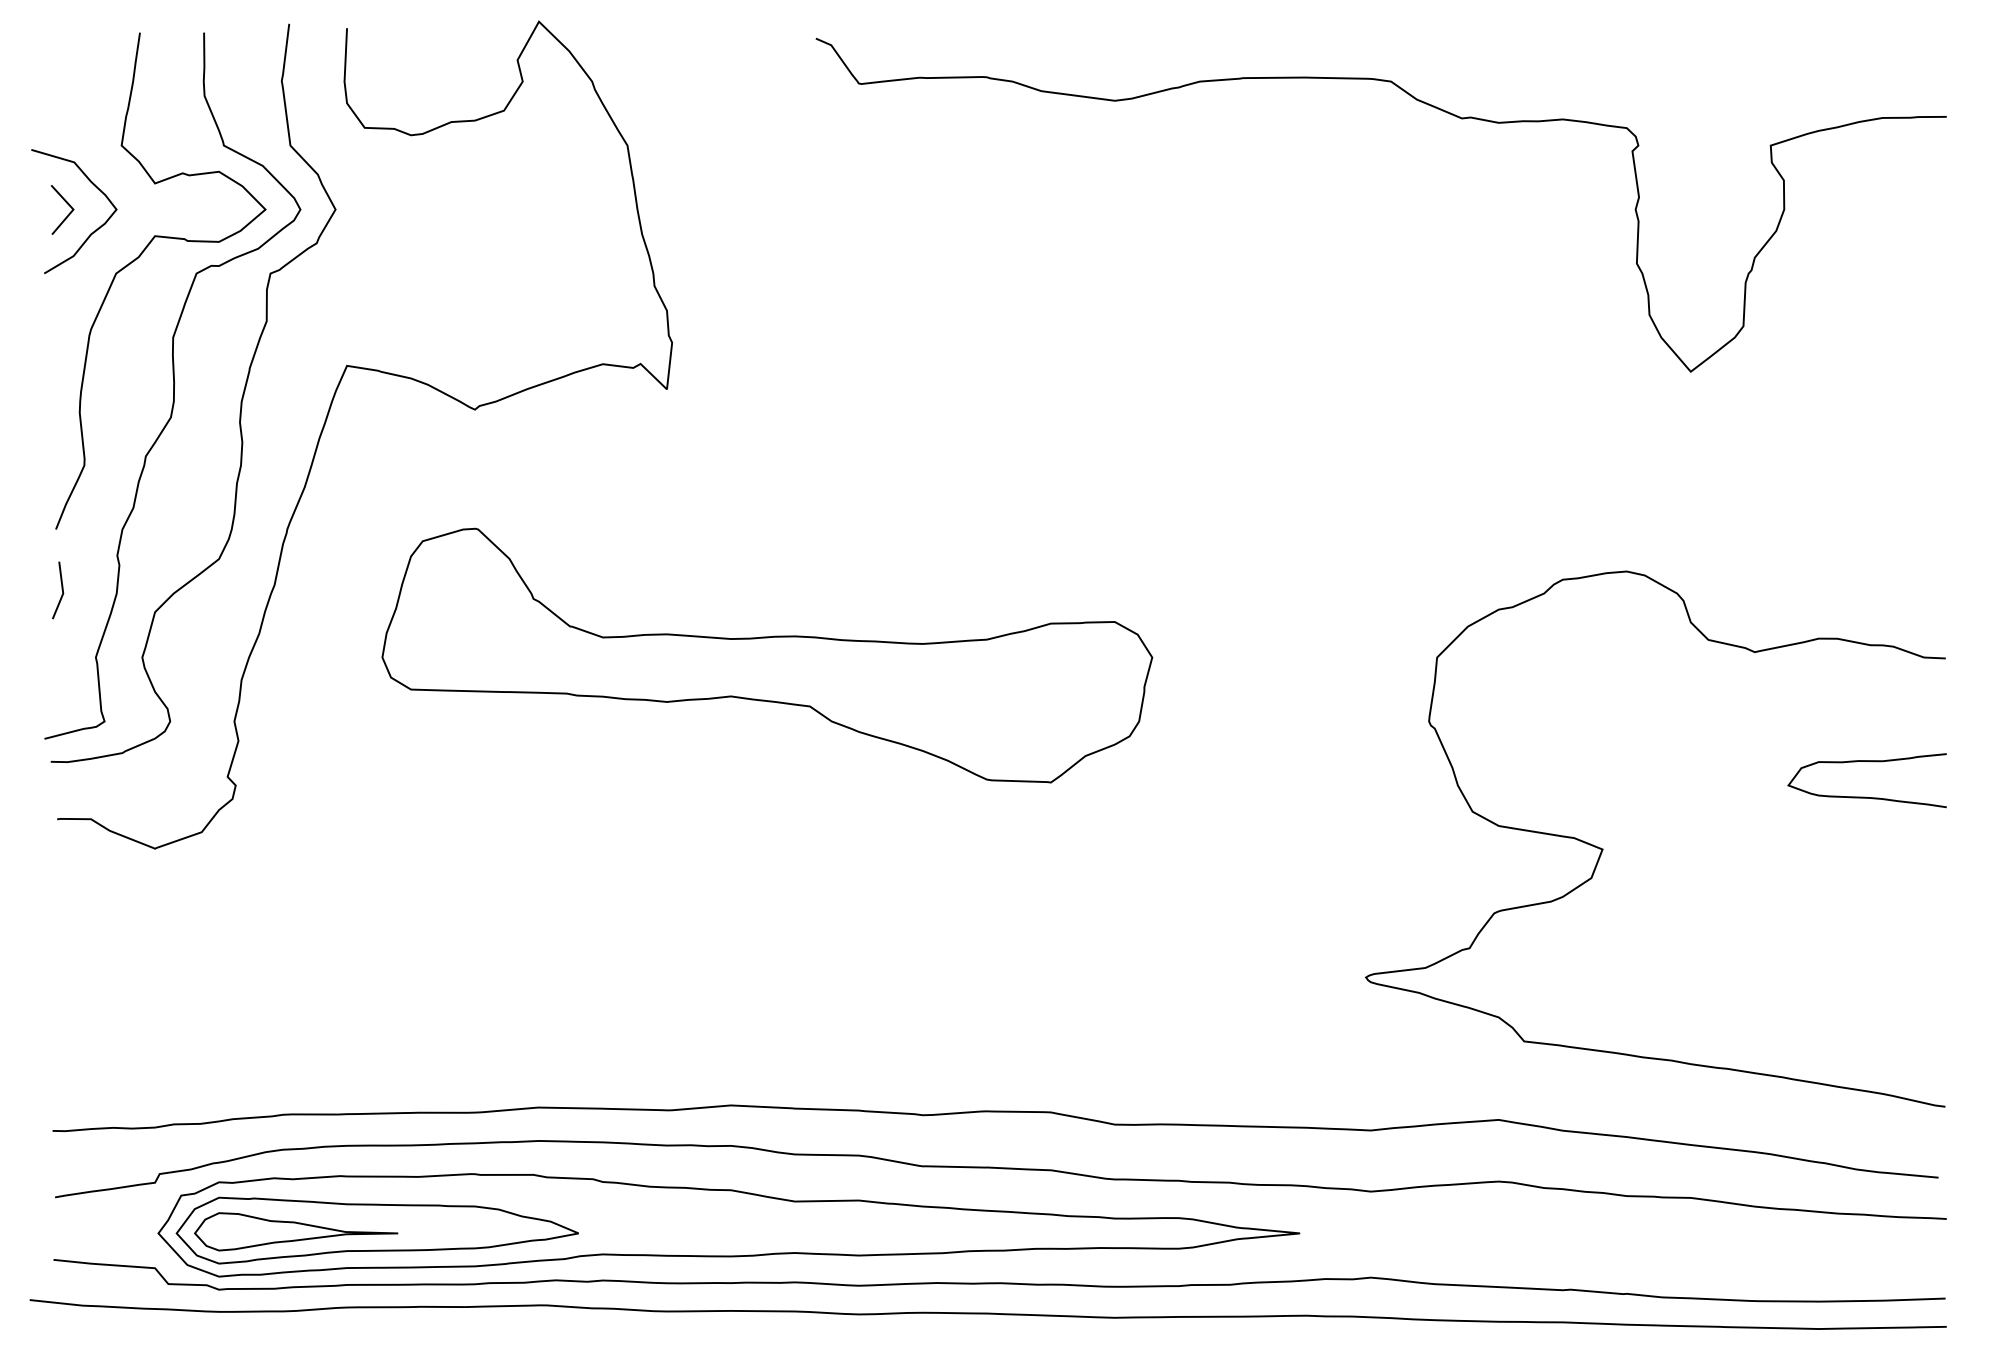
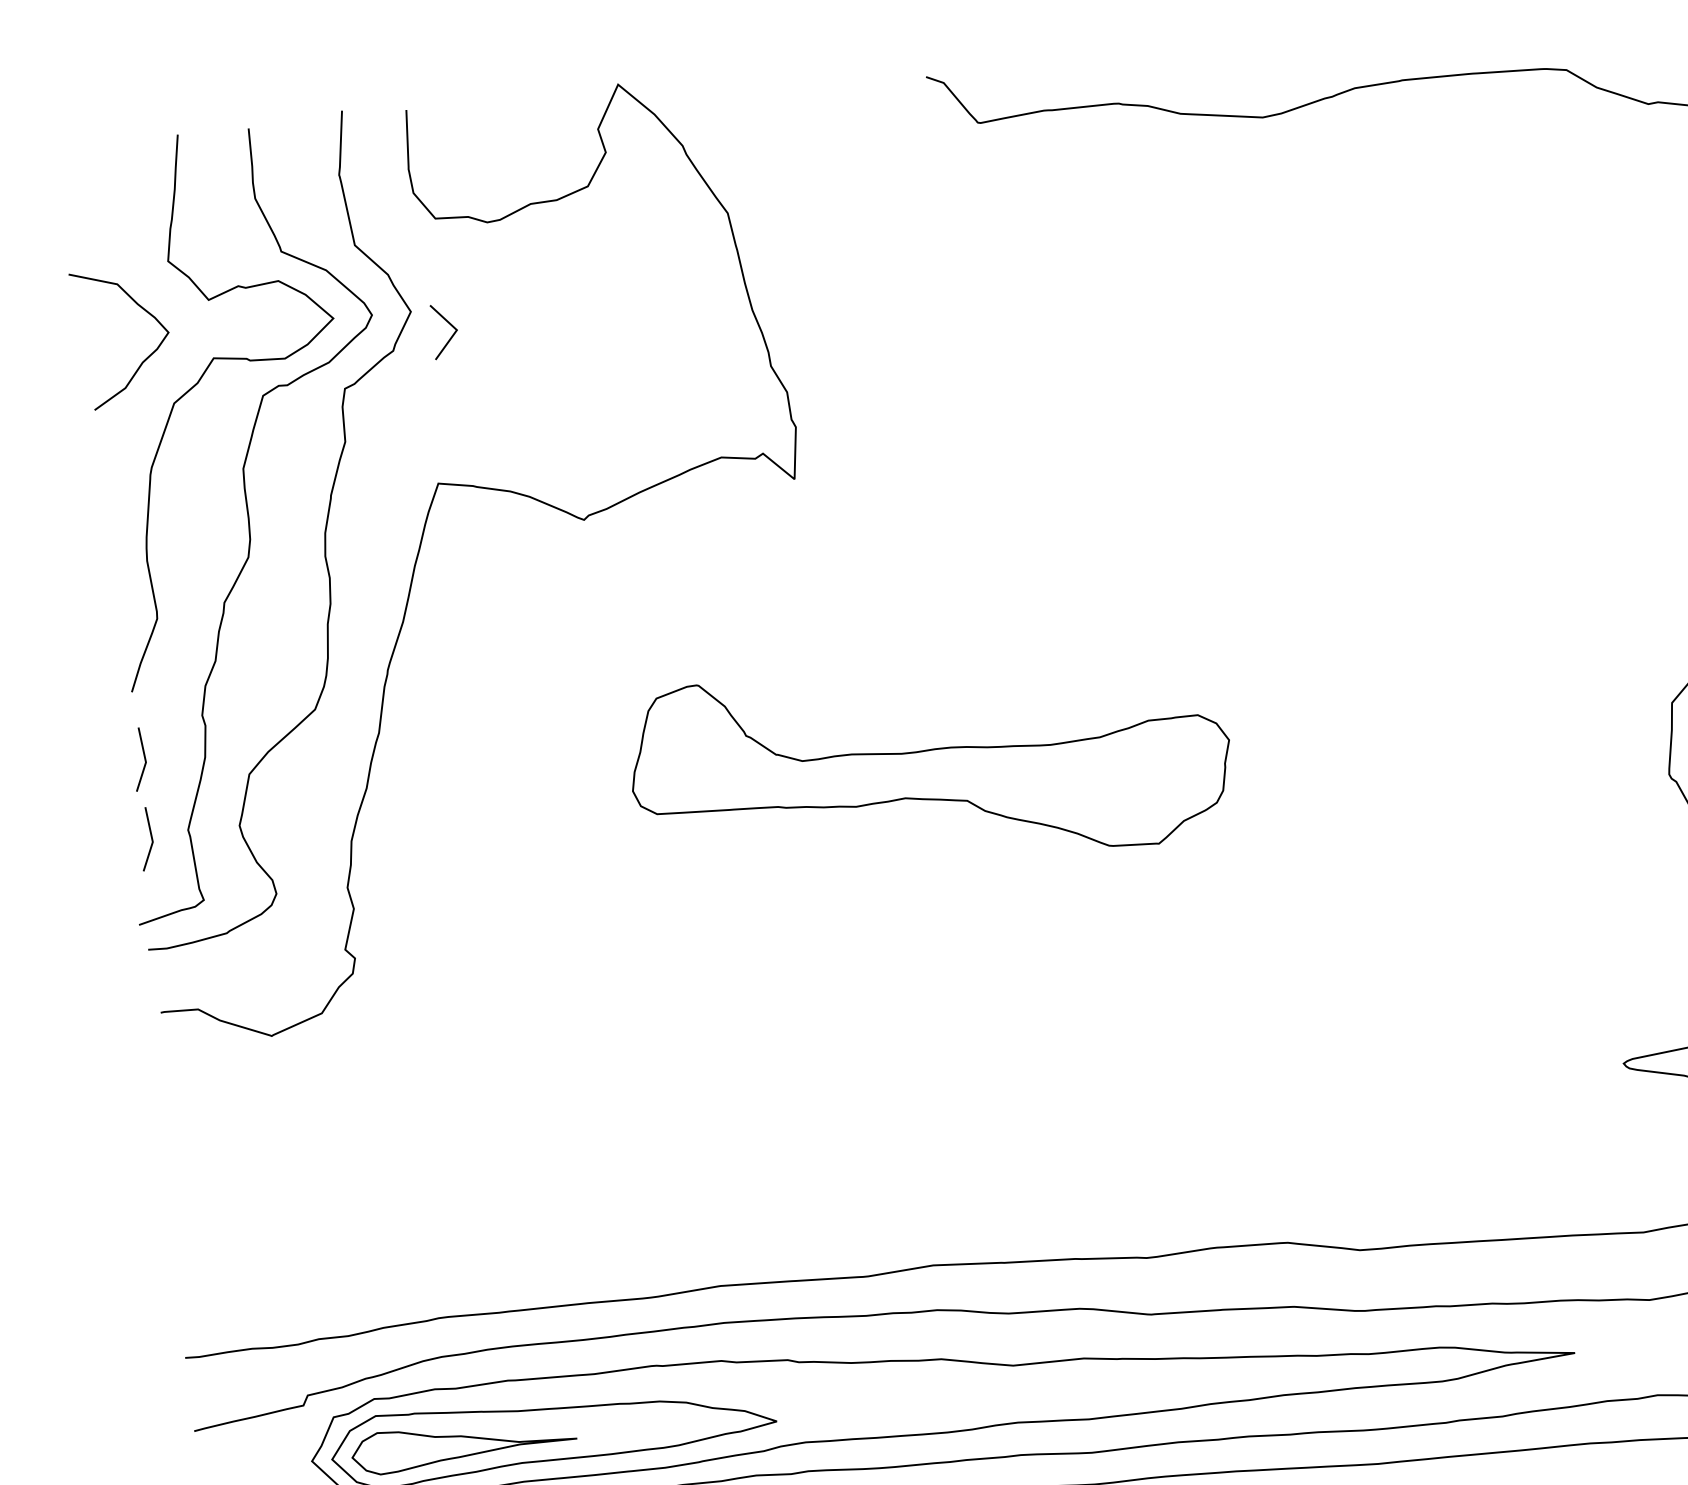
line: (67, 204) -> (449, 325), moved
part: (767, 655) -> (931, 764), size x0.7
line: (61, 661) -> (150, 837), added

